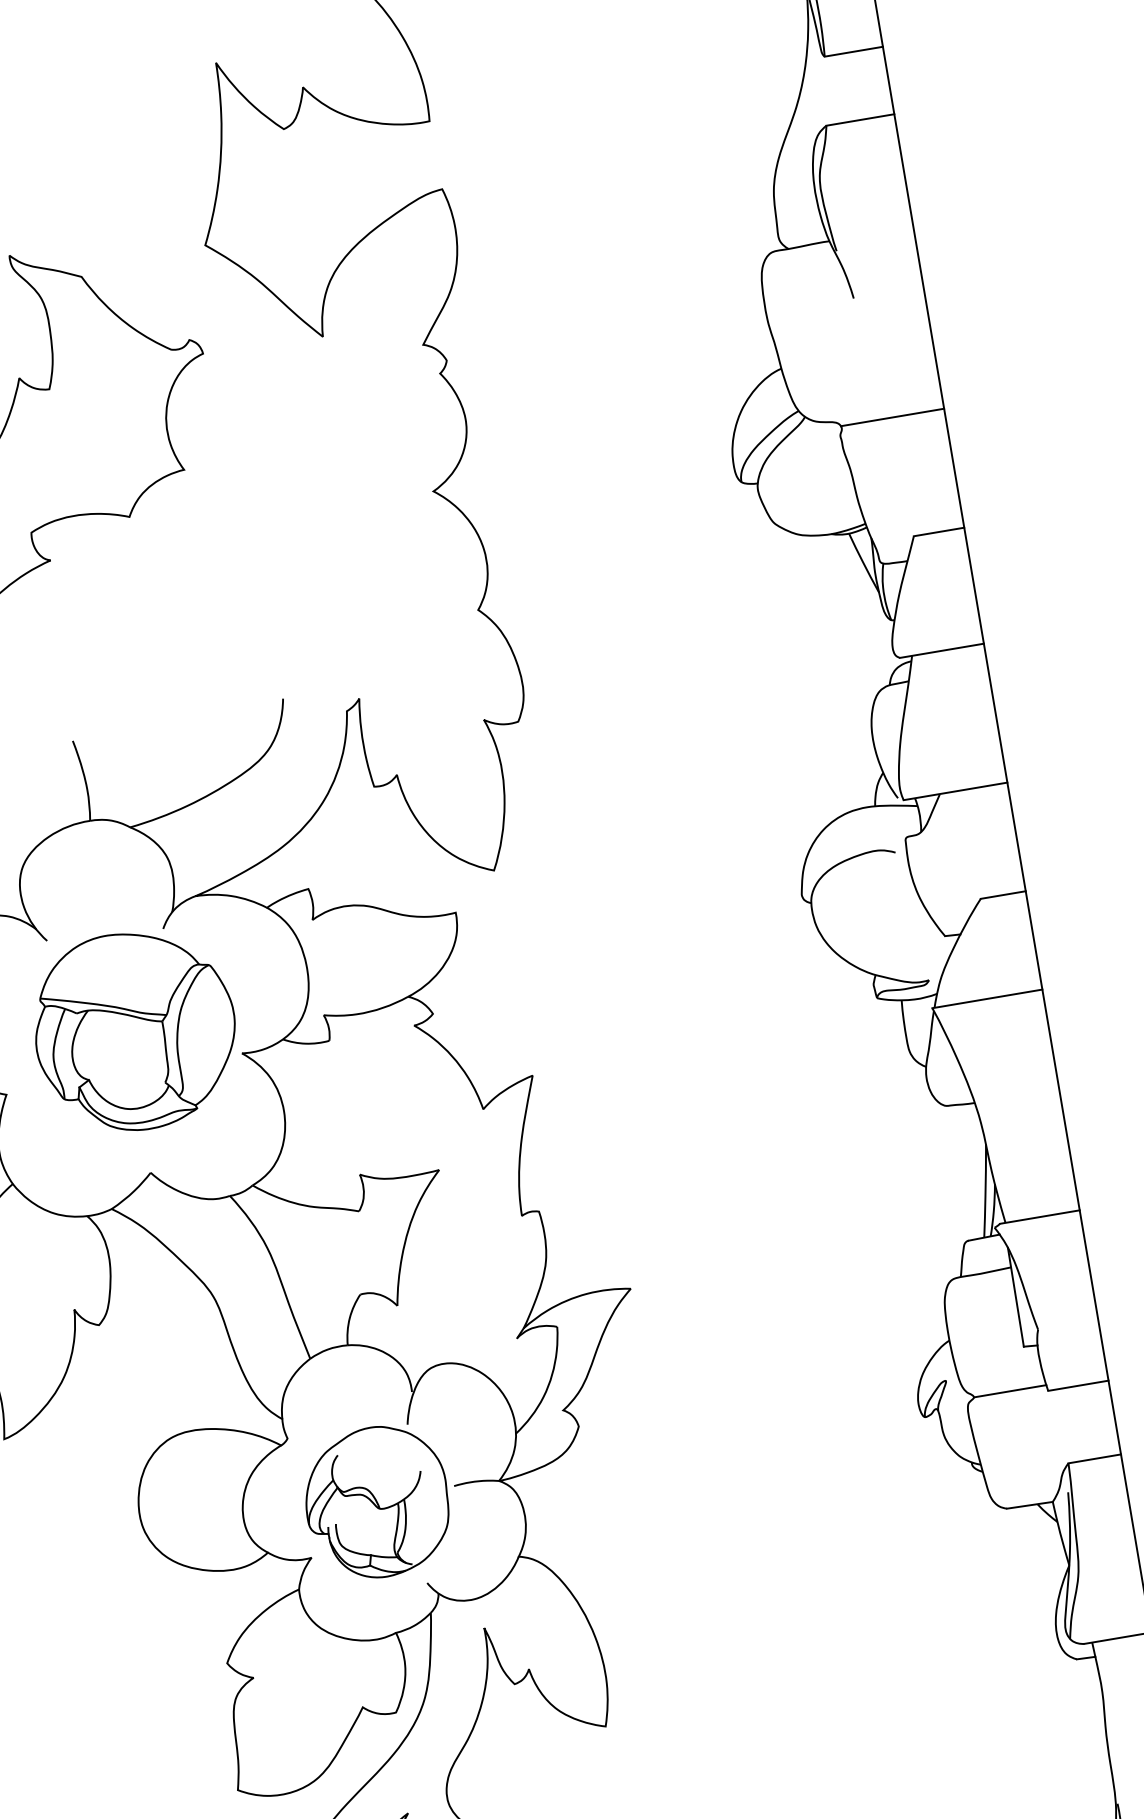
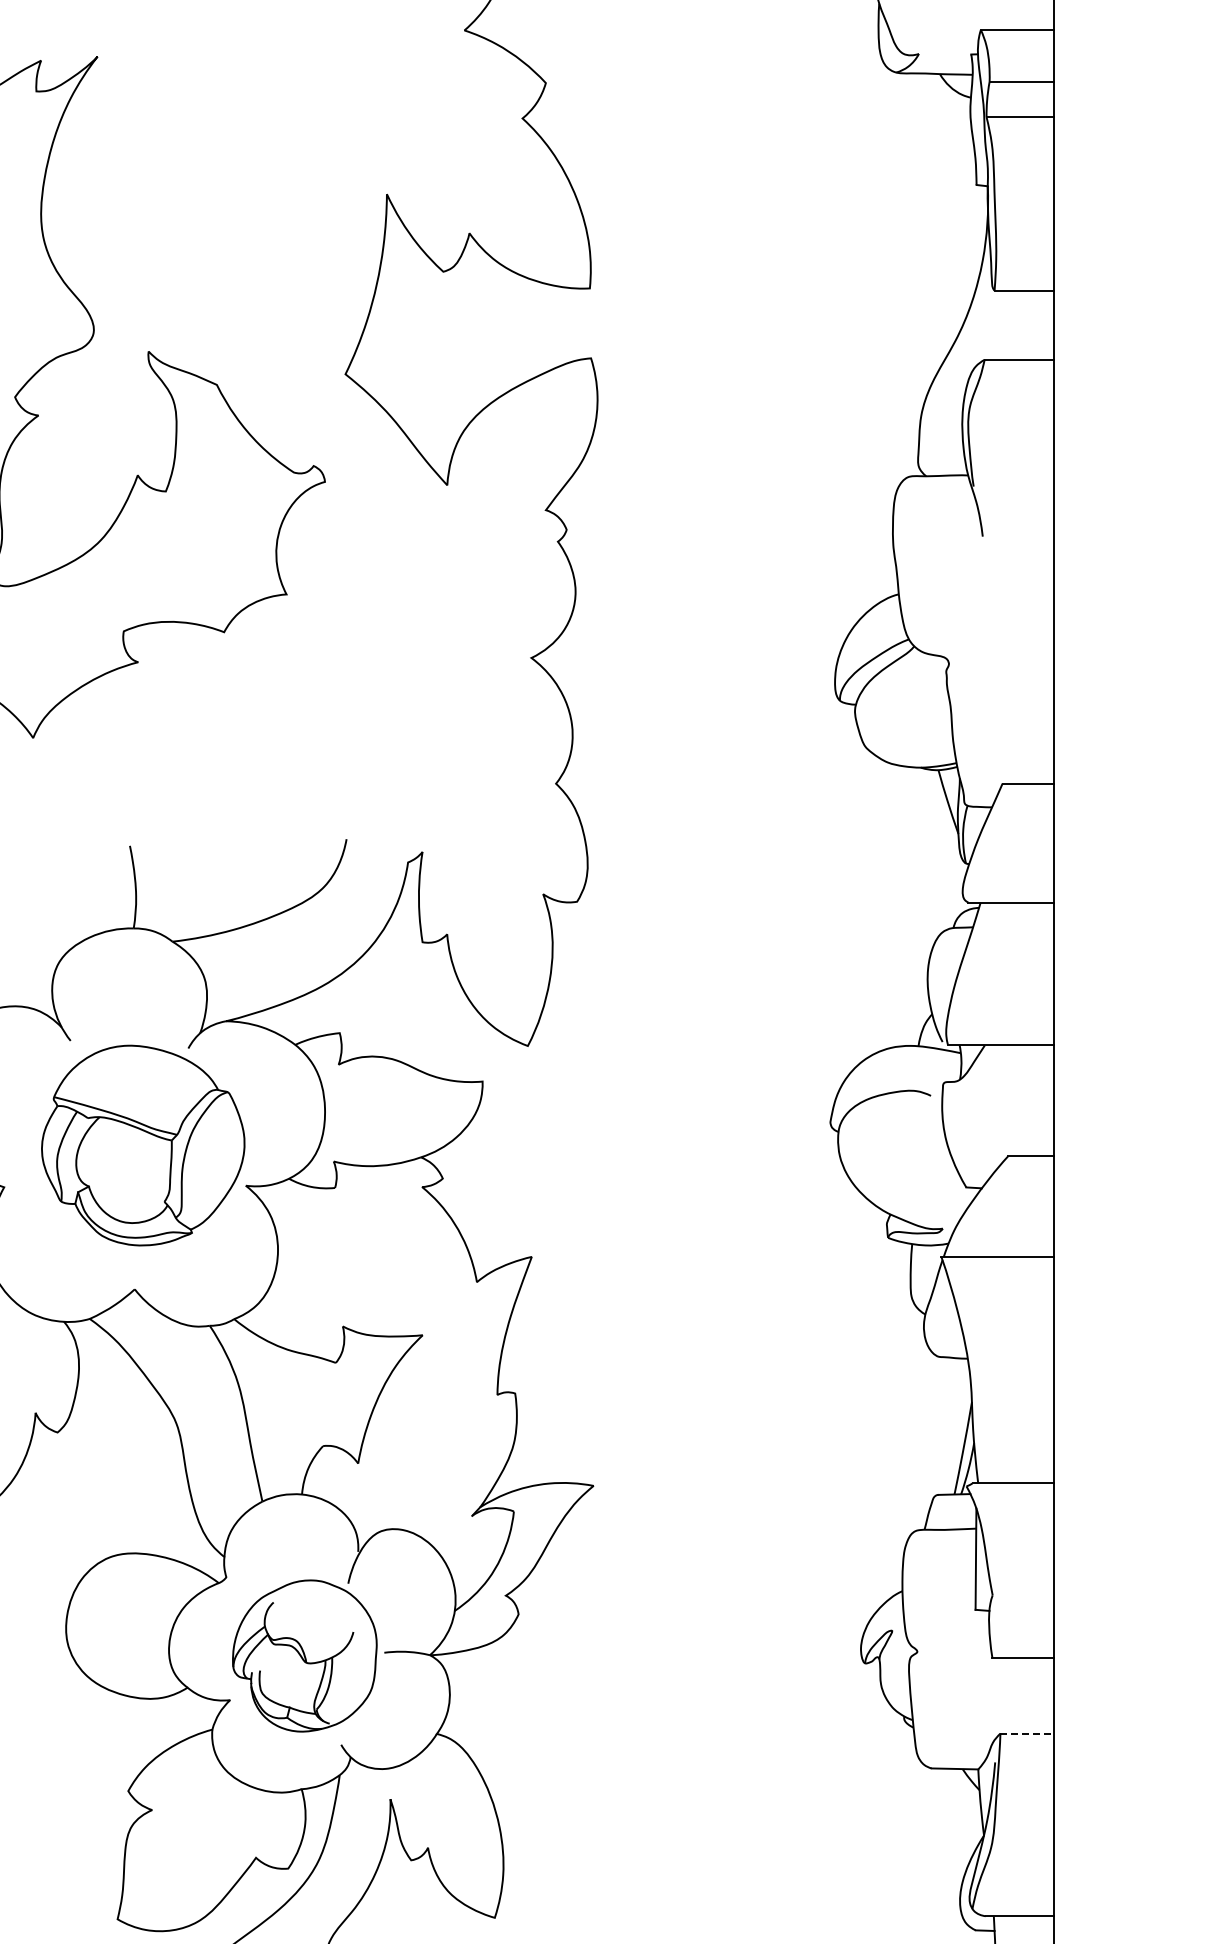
line: (892, 417) -> (1001, 661), removed
line: (1010, 1390) -> (954, 1651), removed
line: (1094, 1458) -> (1027, 1733), solid -> dashed

